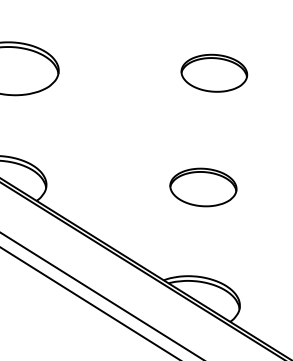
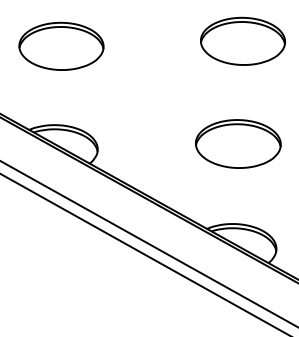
part: (213, 72) -> (242, 40), size x1.43
part: (203, 186) -> (238, 143), size x1.43

